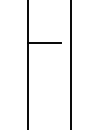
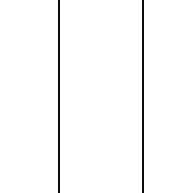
line: (44, 43) -> (91, 11), removed

